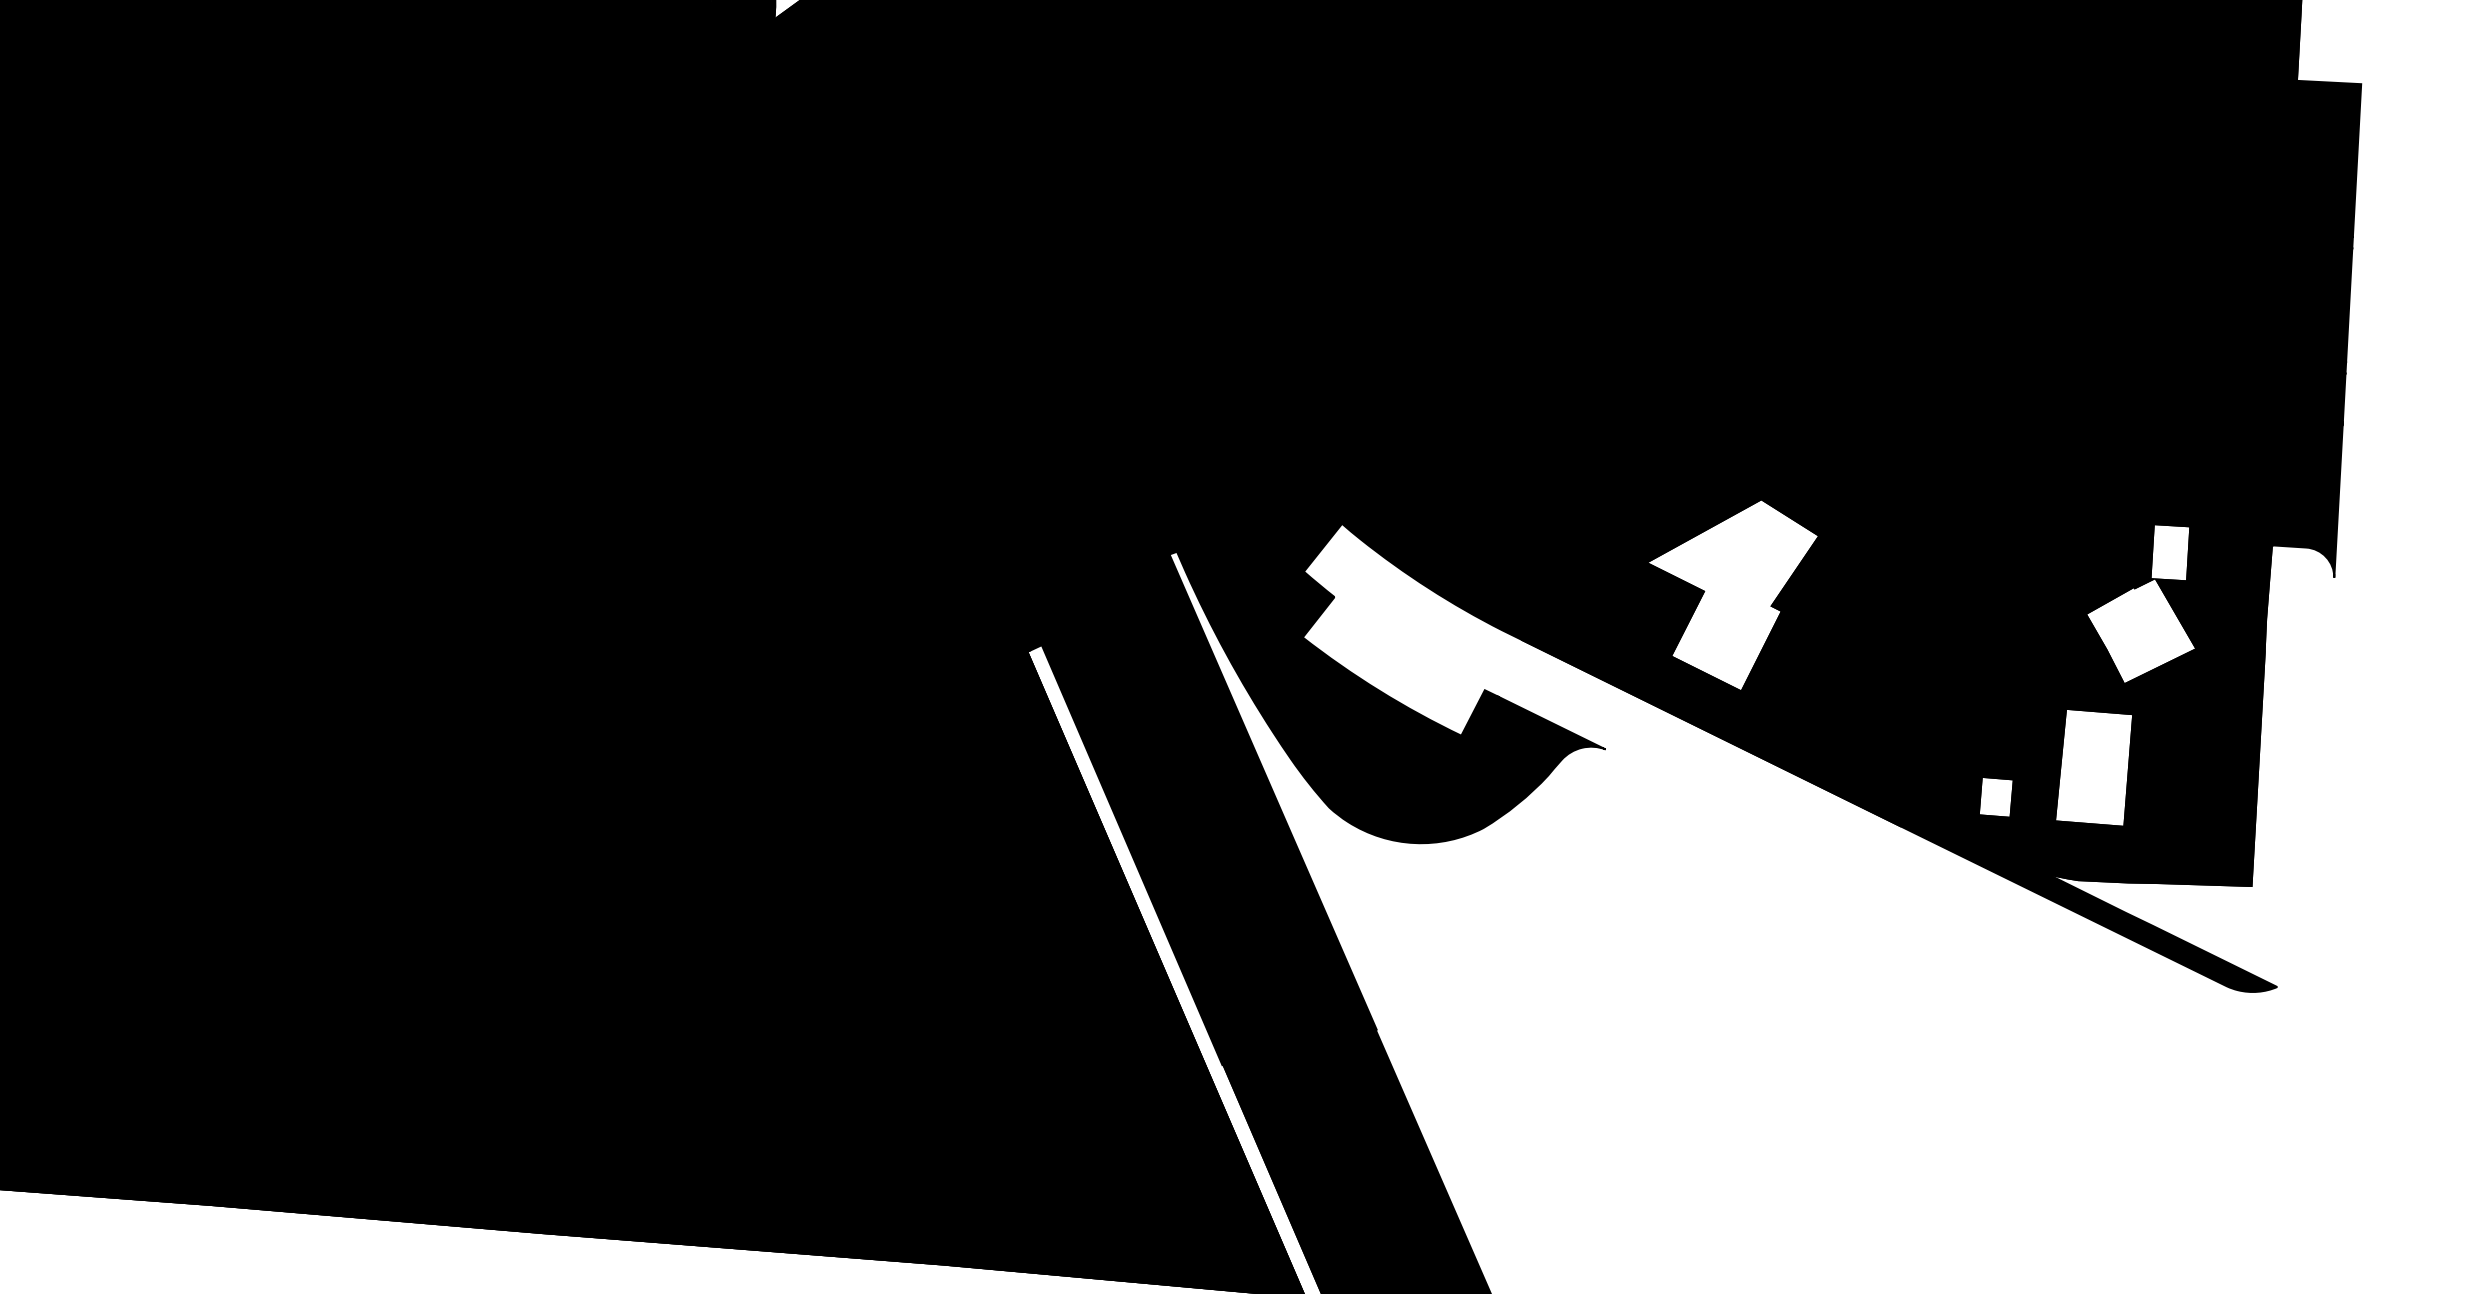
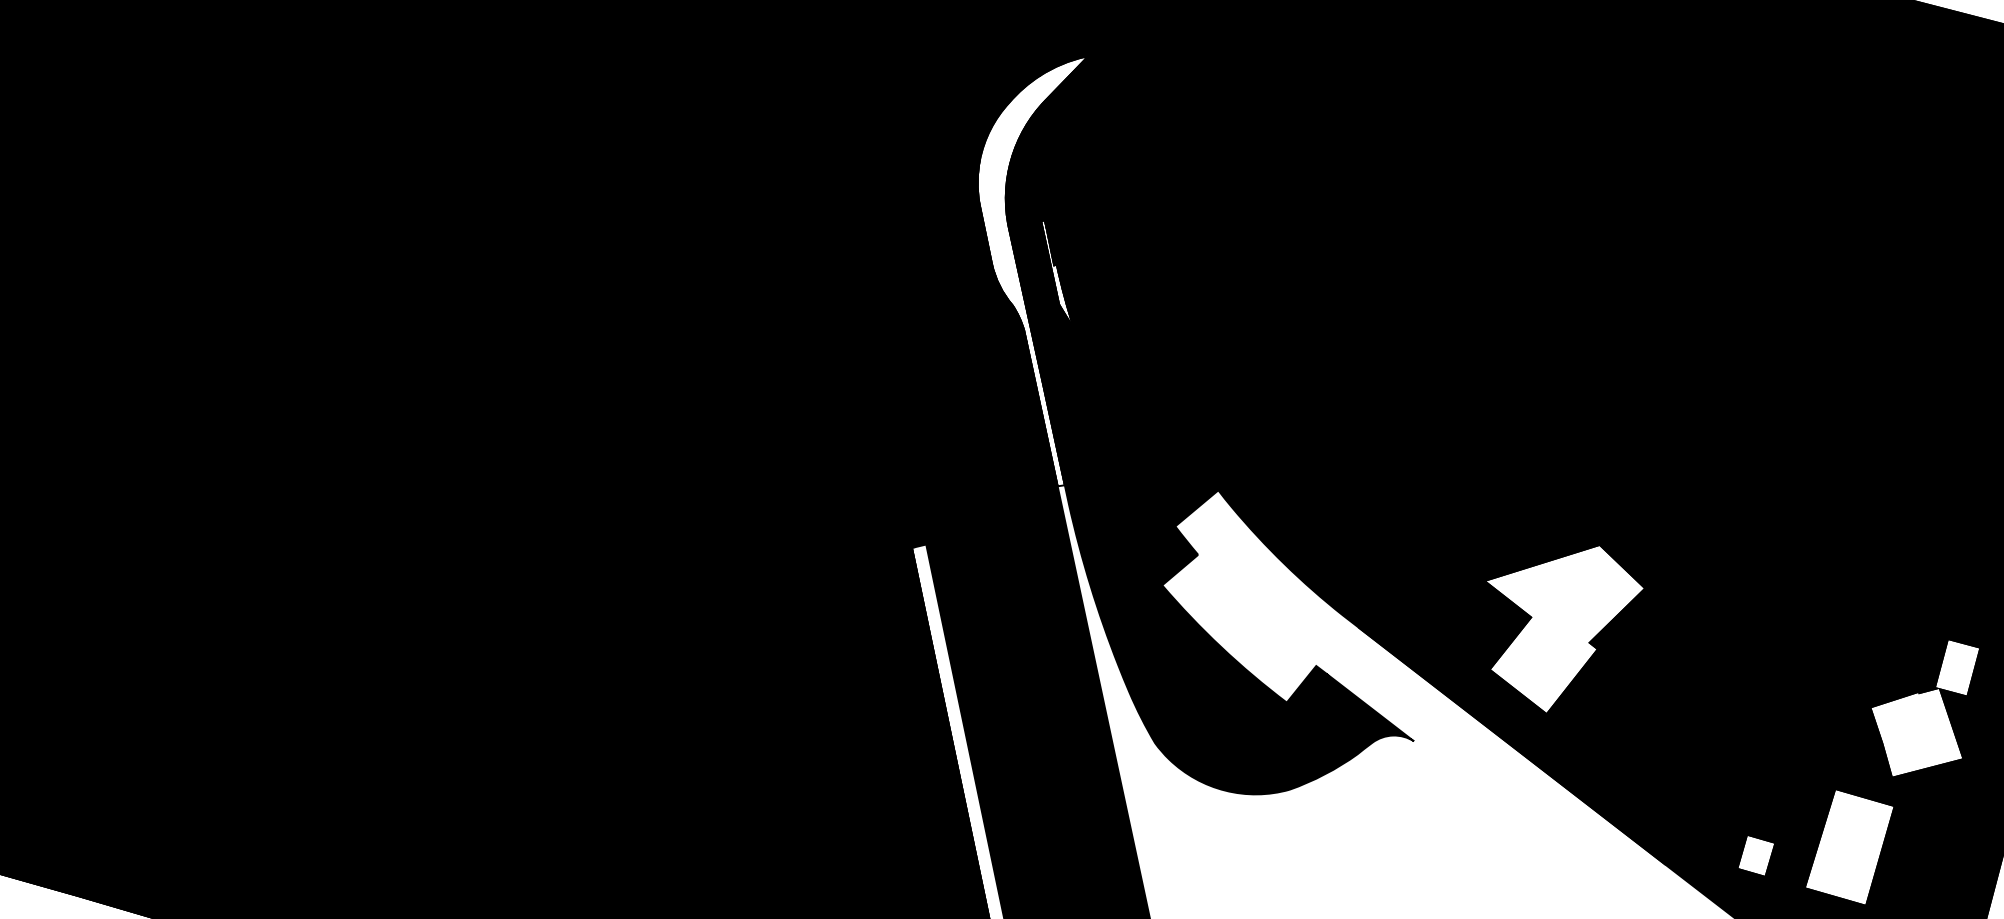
fill: (1096, 321) -> (1034, 263), removed
fill: (1123, 327) -> (1057, 273), removed

